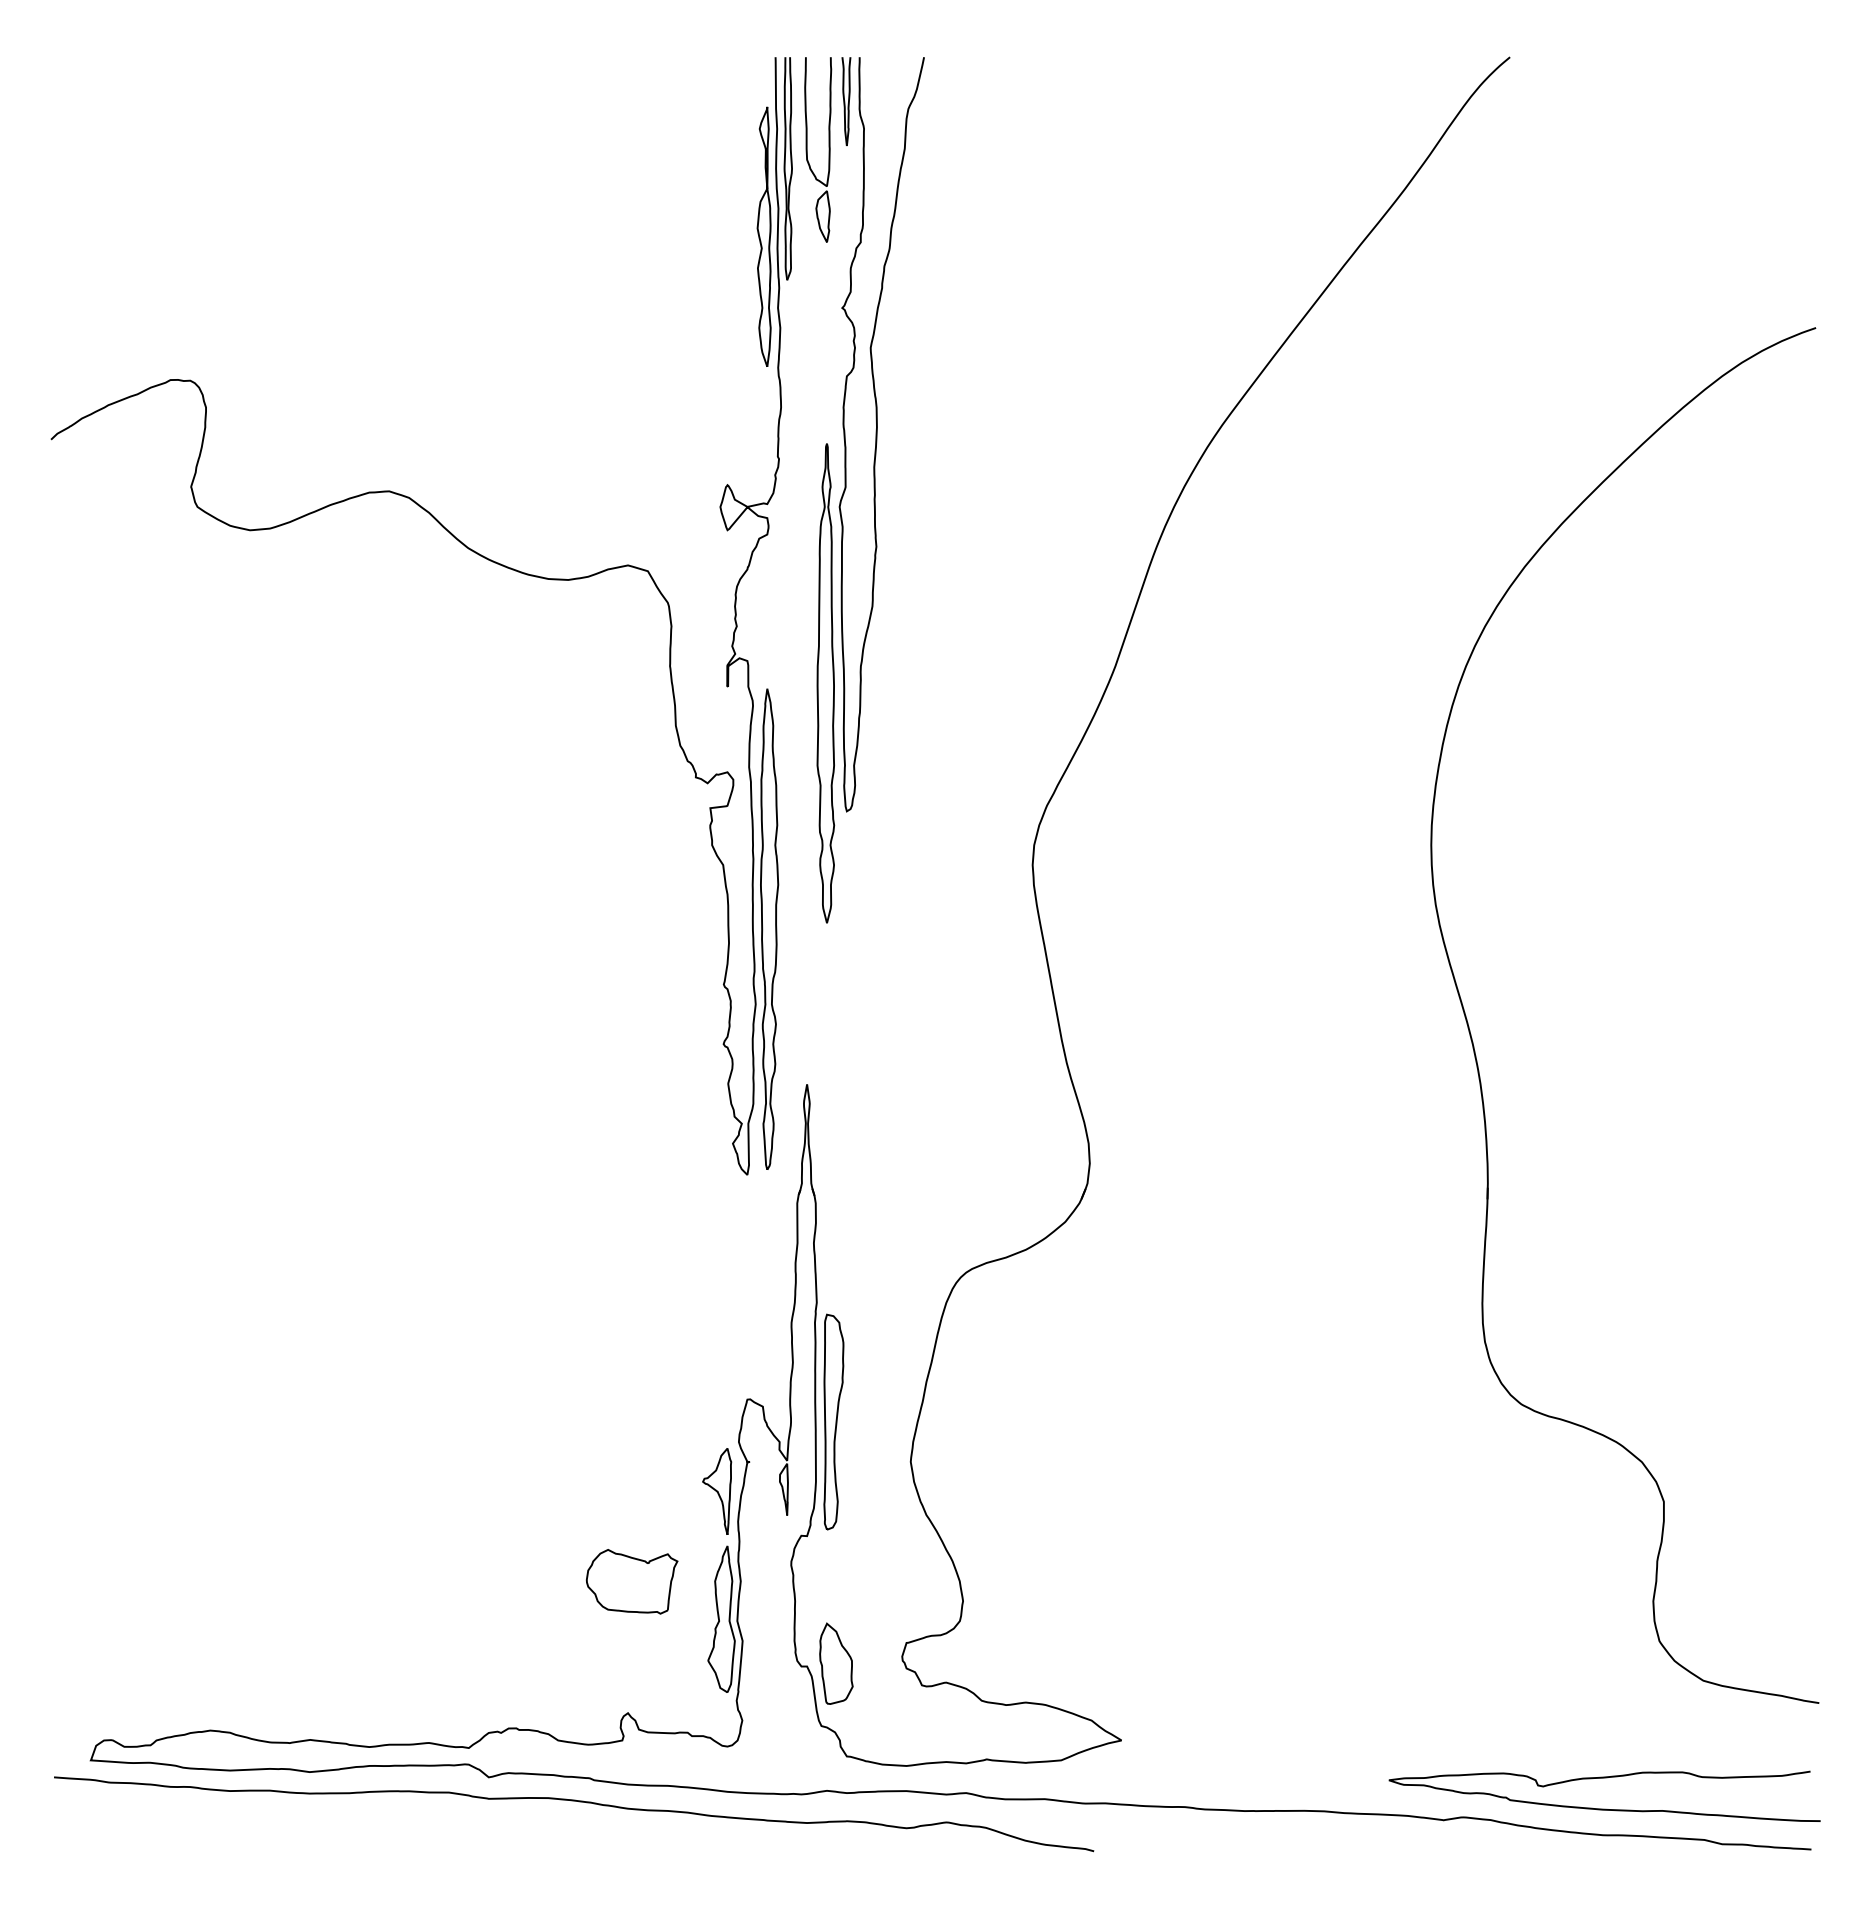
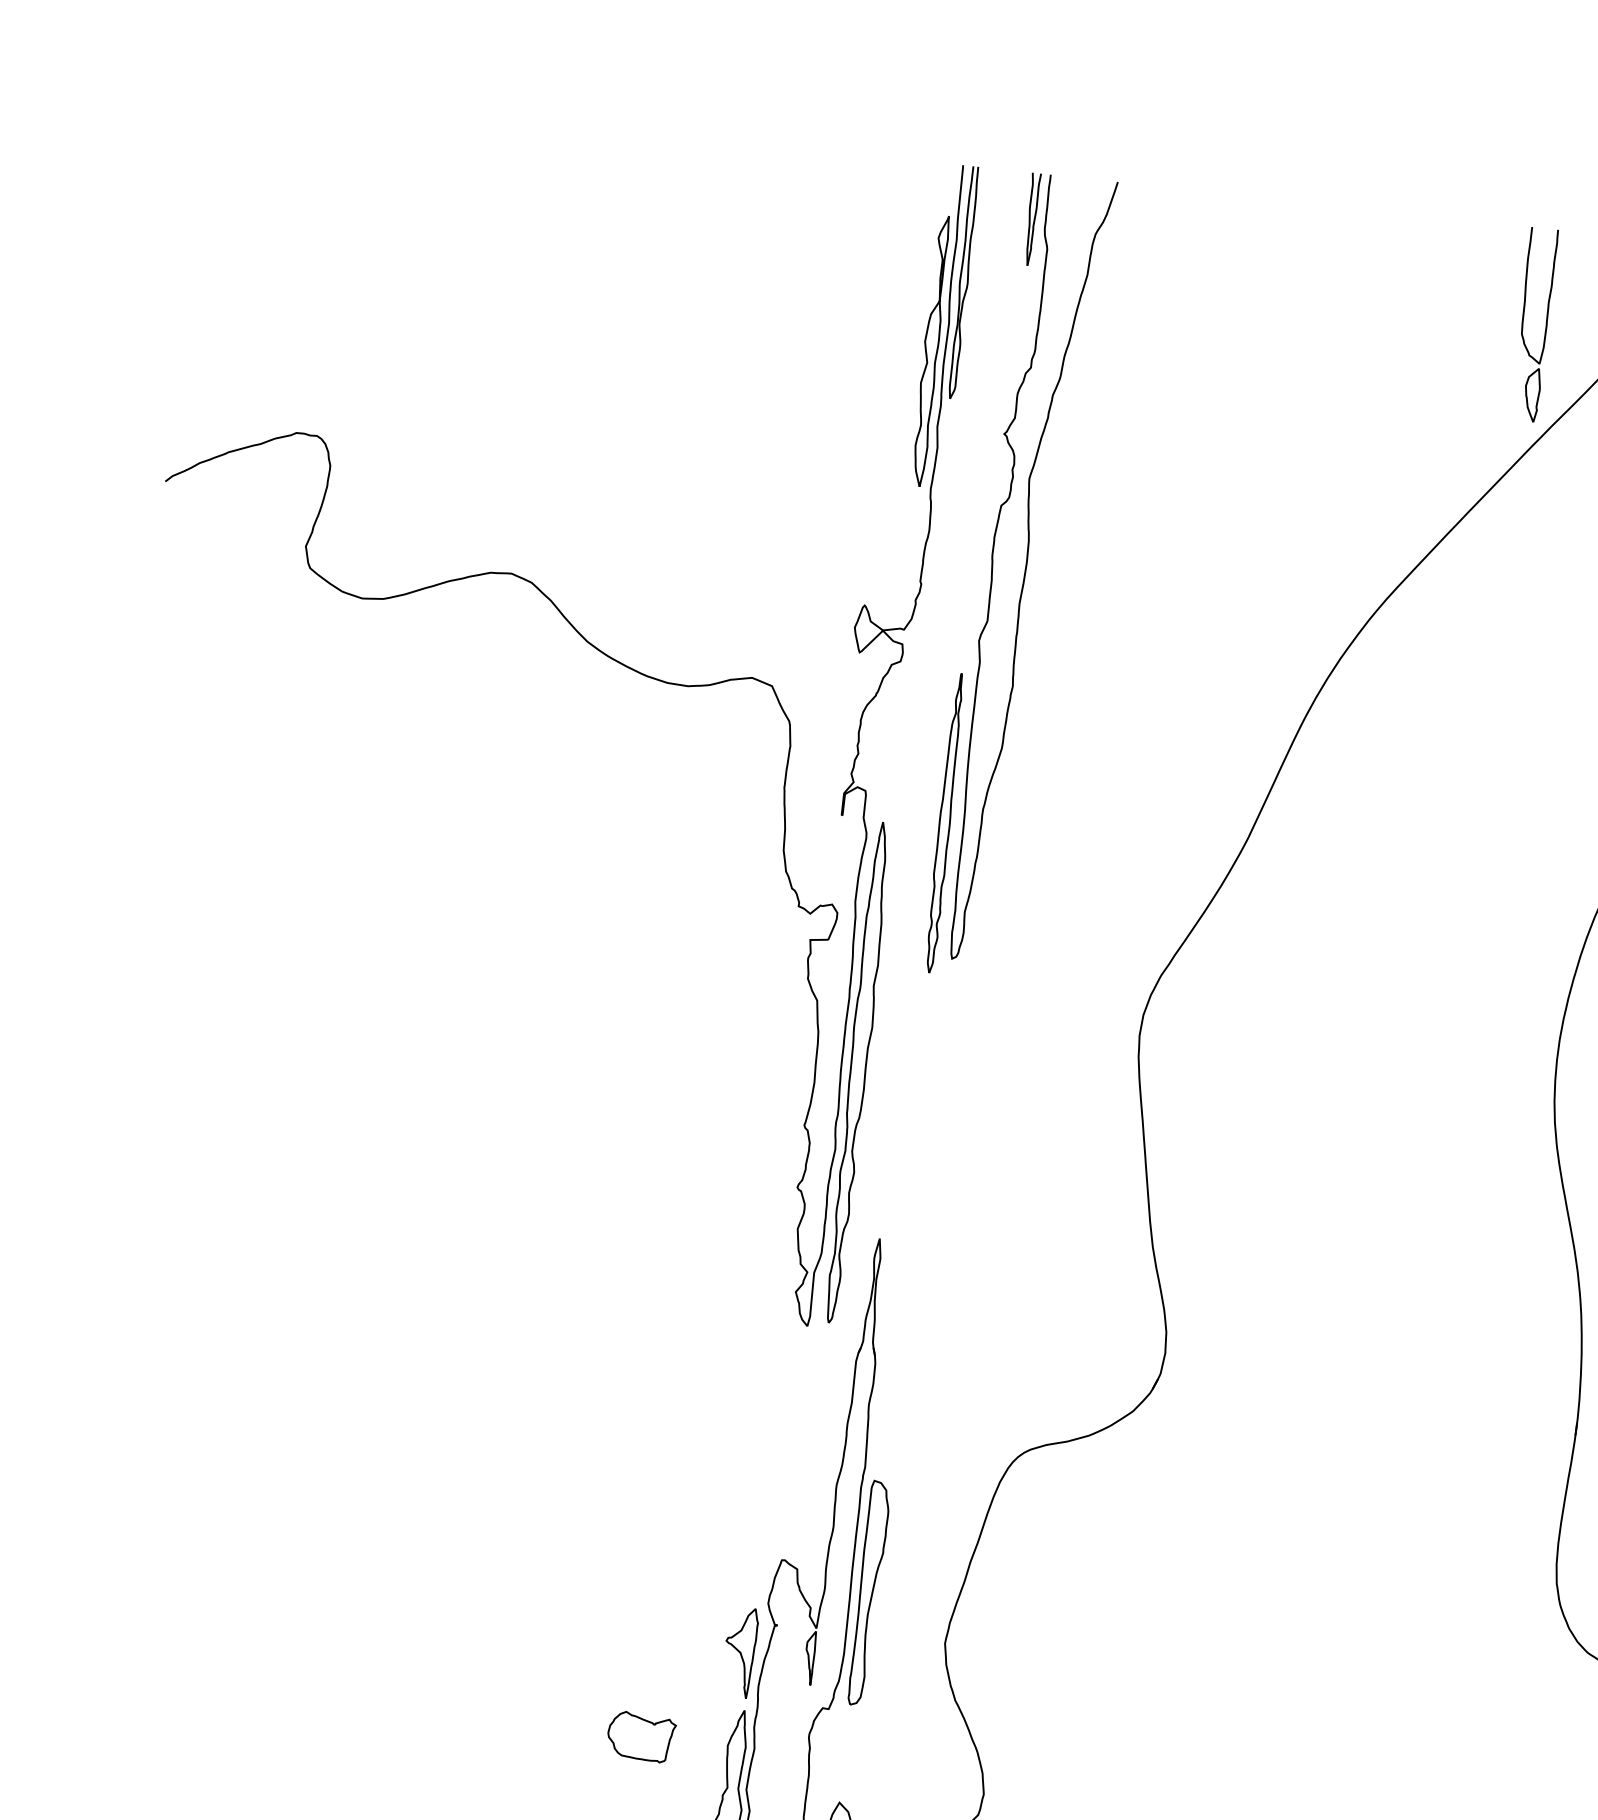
part: (828, 149) -> (1545, 325), moved
part: (825, 683) -> (944, 823), size x0.6
part: (632, 1581) -> (641, 1736), size x0.7

